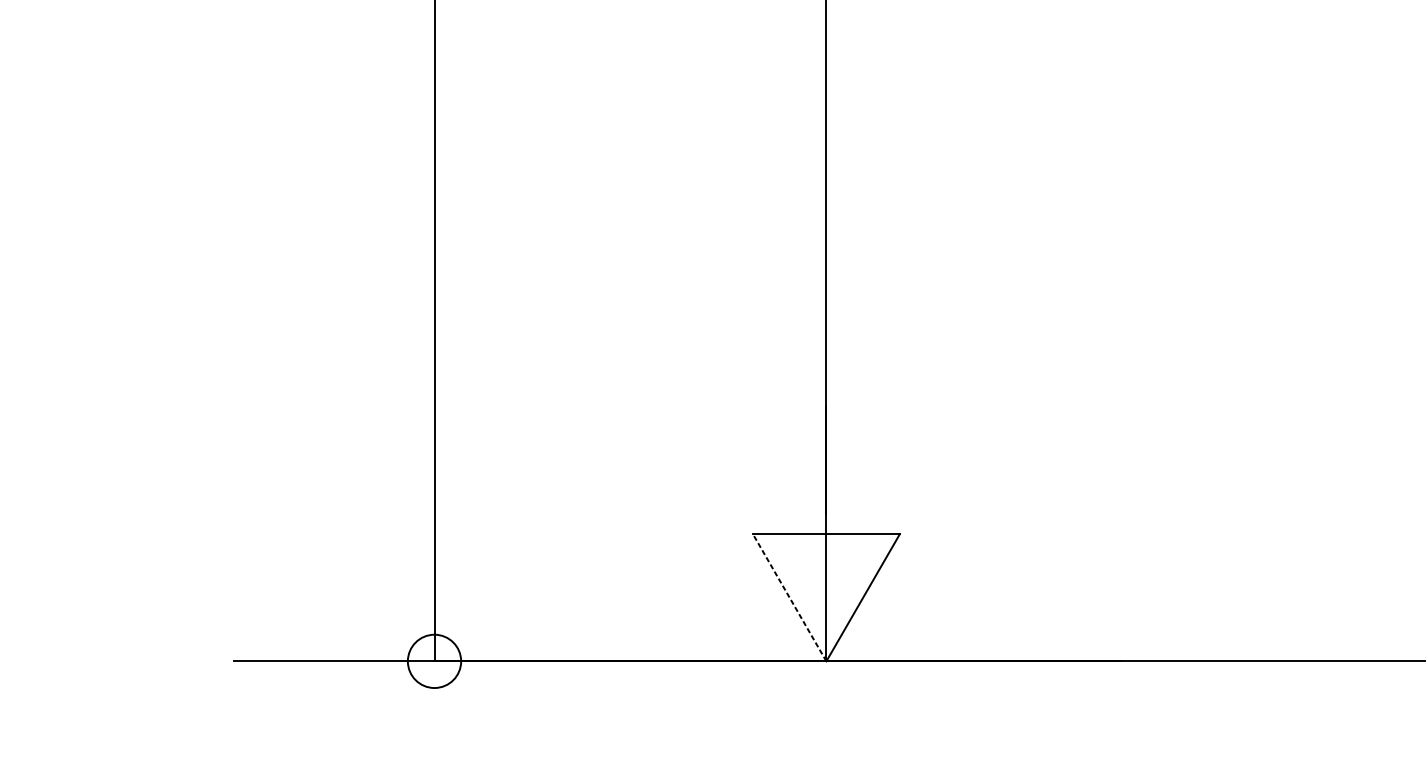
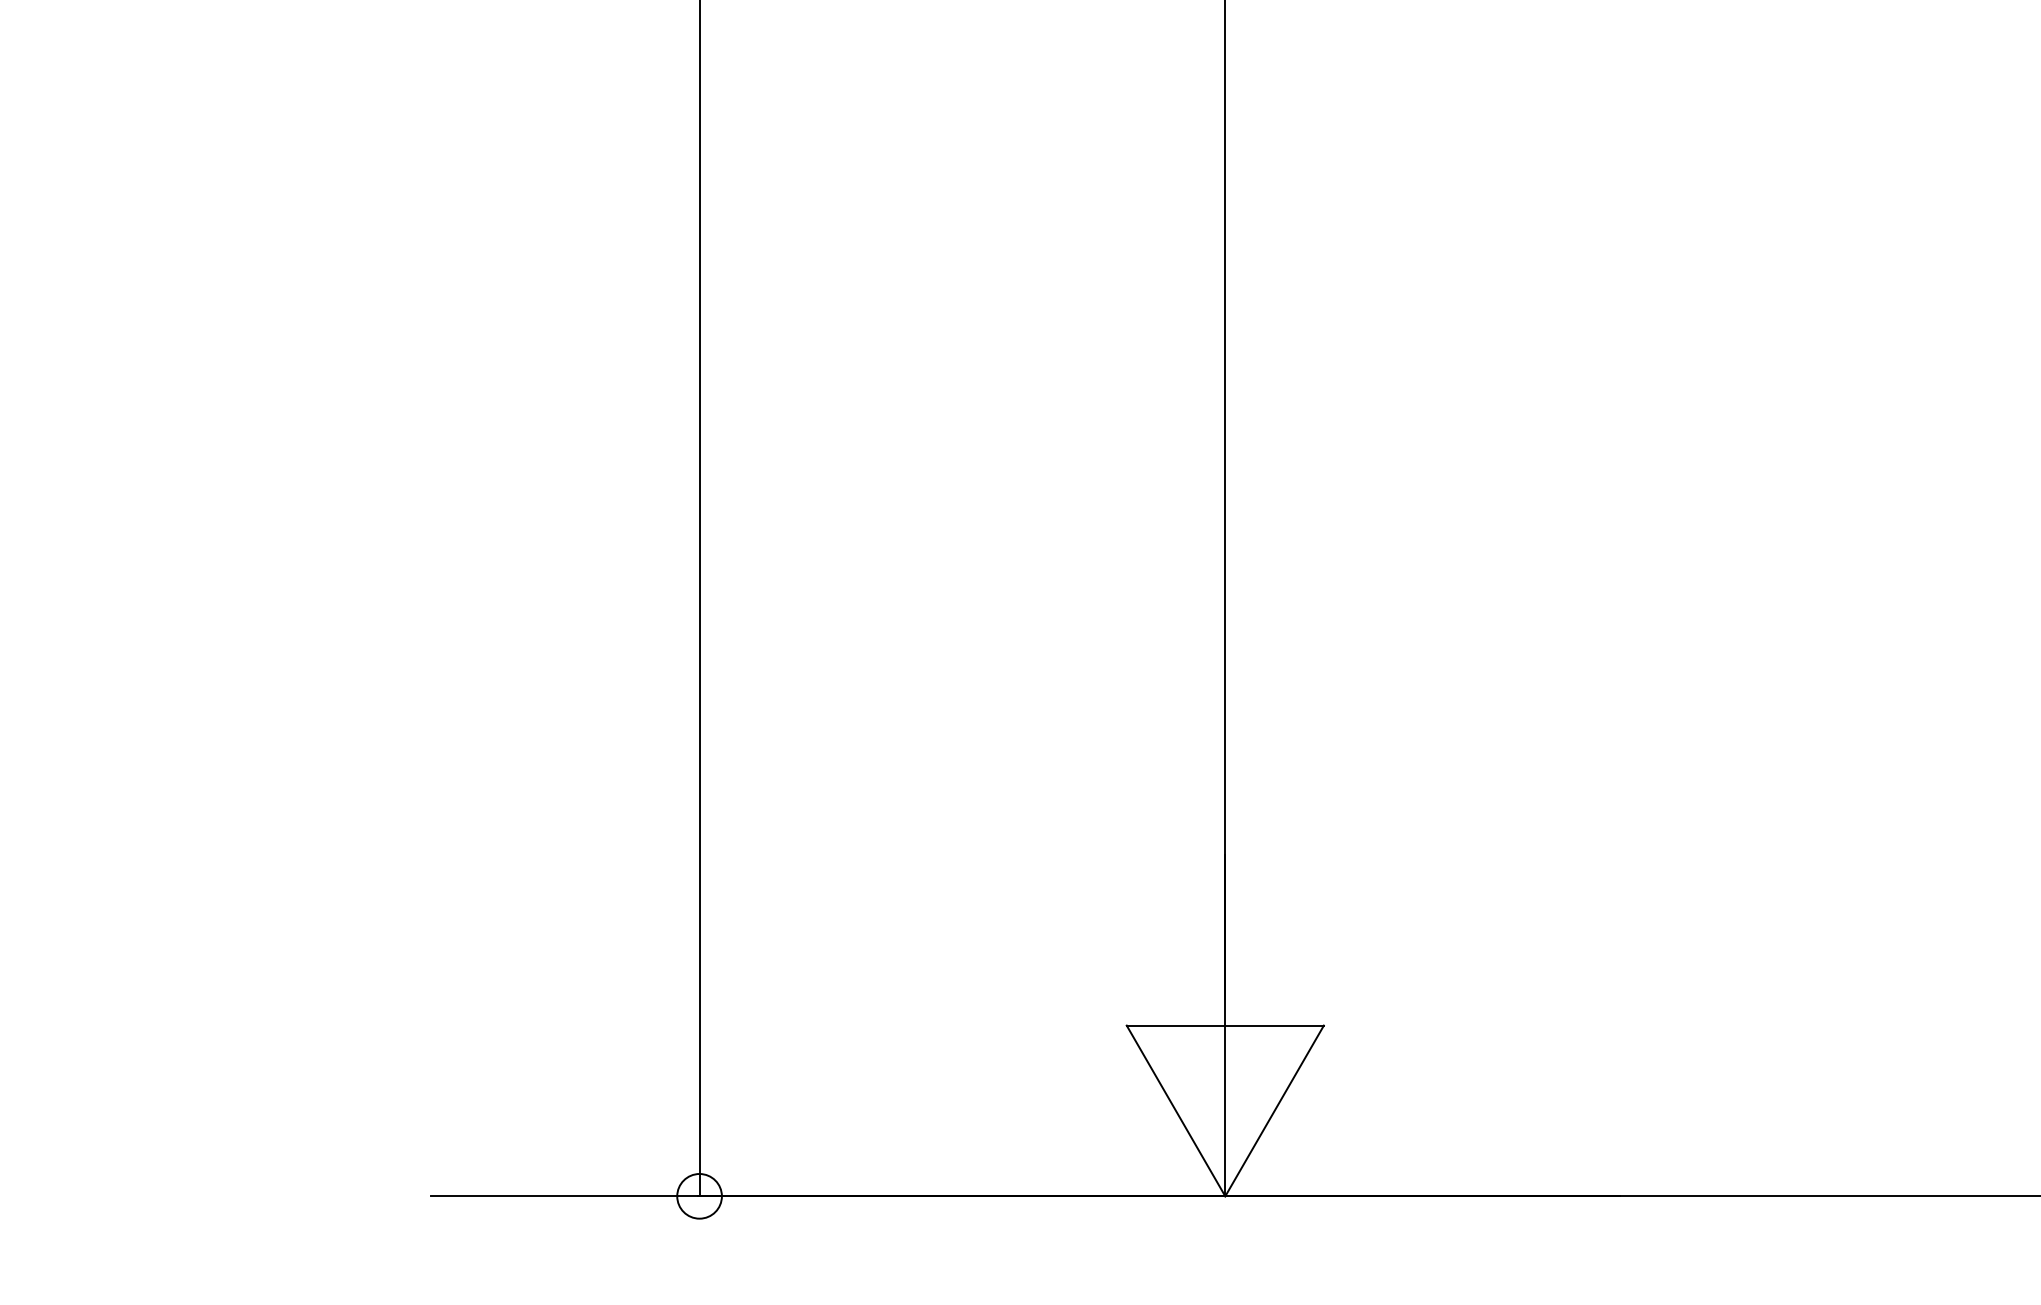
line: (790, 597) -> (1176, 1110), dashed -> solid
circle: (434, 660) -> (699, 1195), size x0.62

